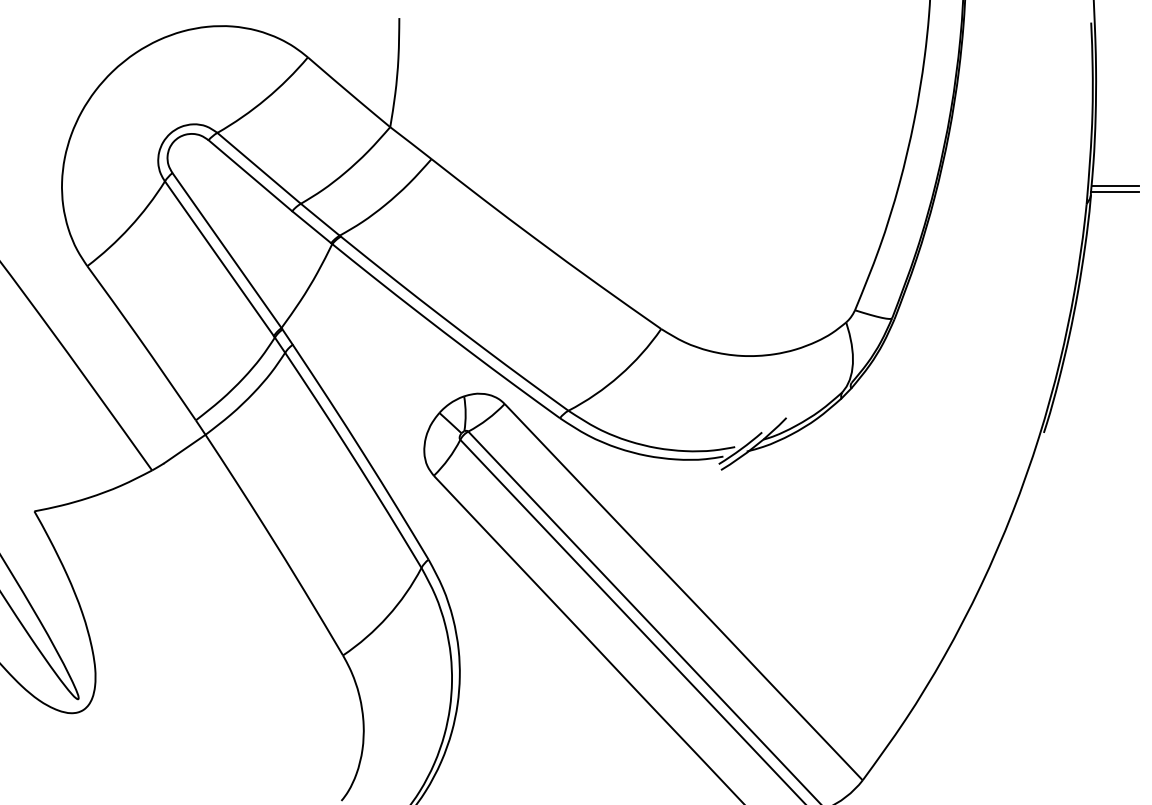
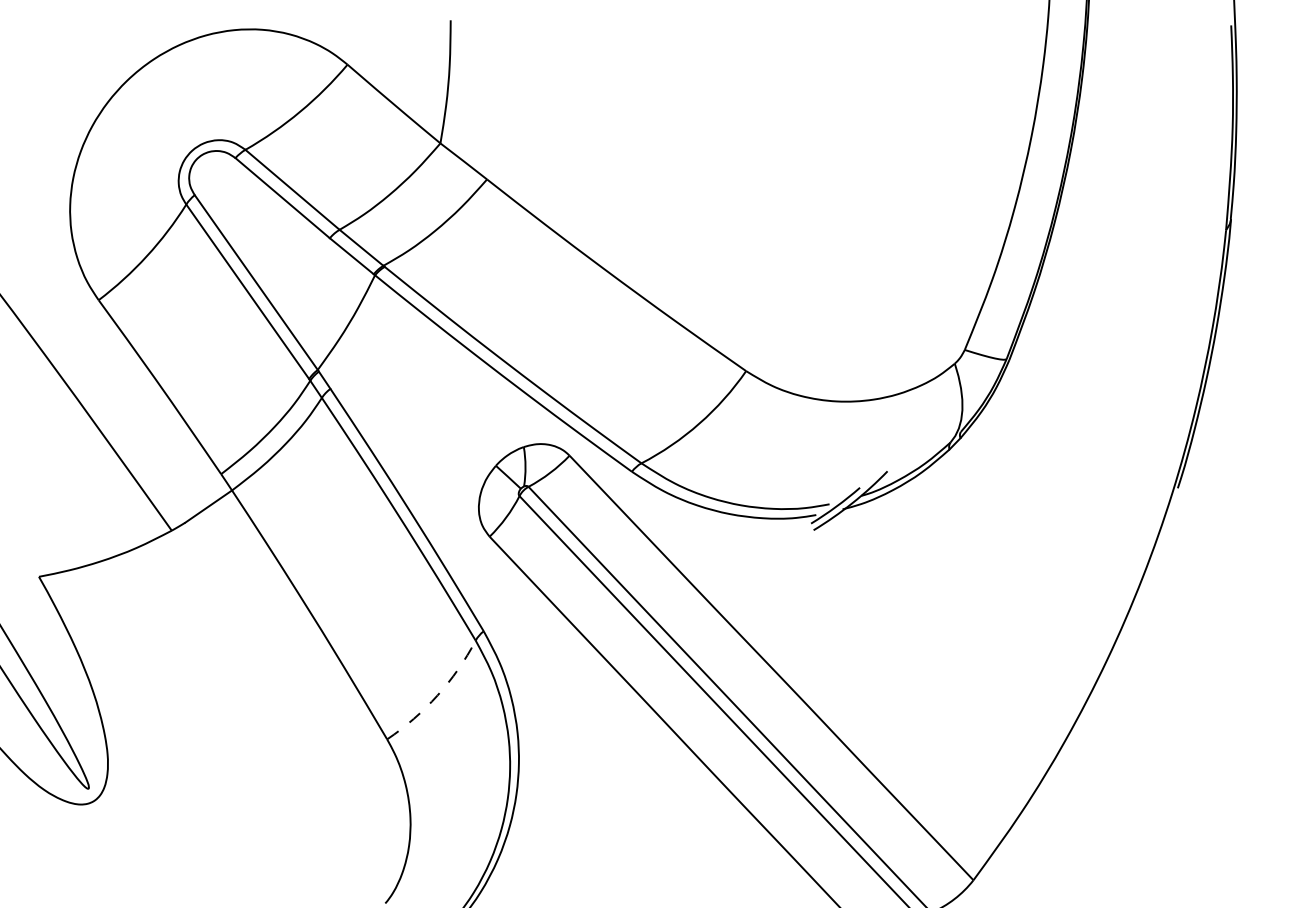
line: (1115, 185) -> (1258, 209), removed
line: (1115, 191) -> (1258, 216), removed
arc: (387, 616) -> (437, 695), solid -> dashed

